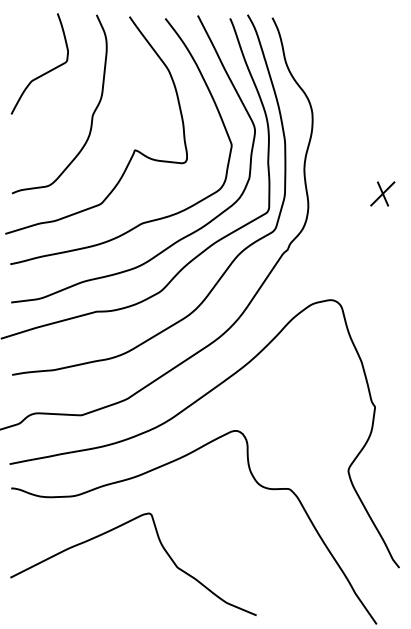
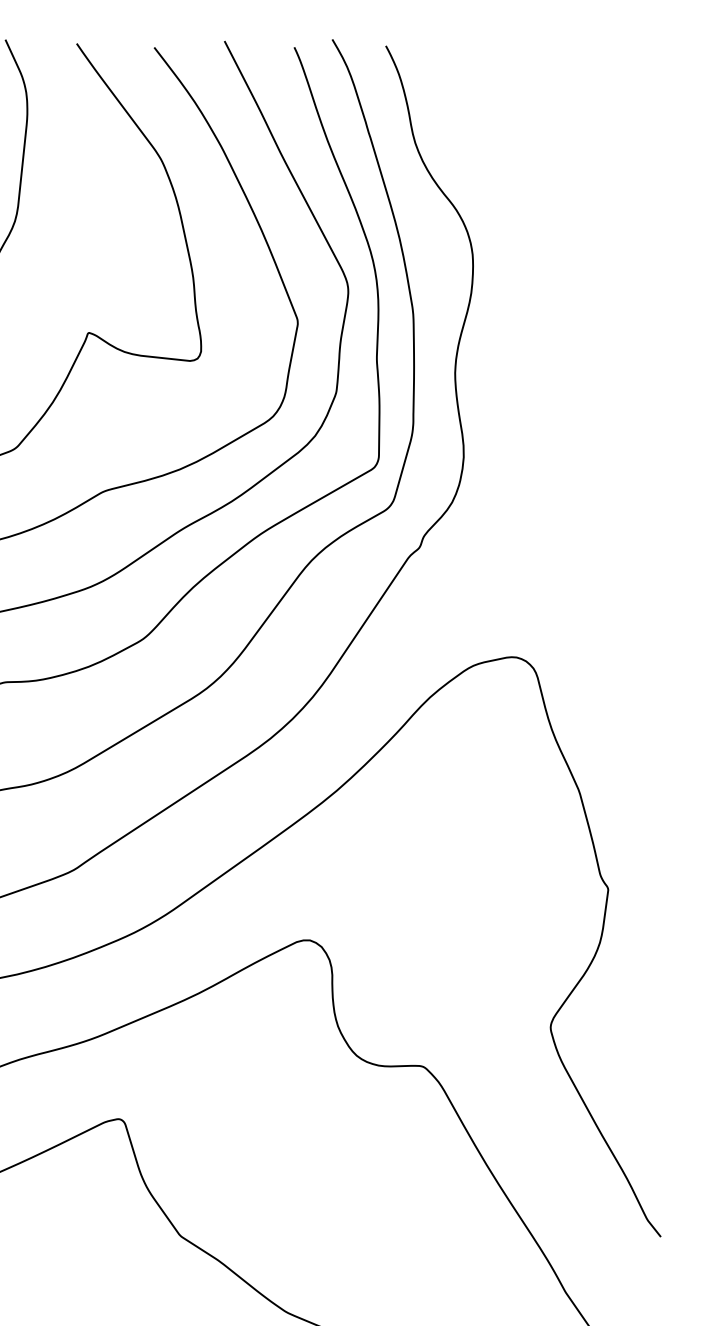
part: (382, 193) -> (624, 426), removed

